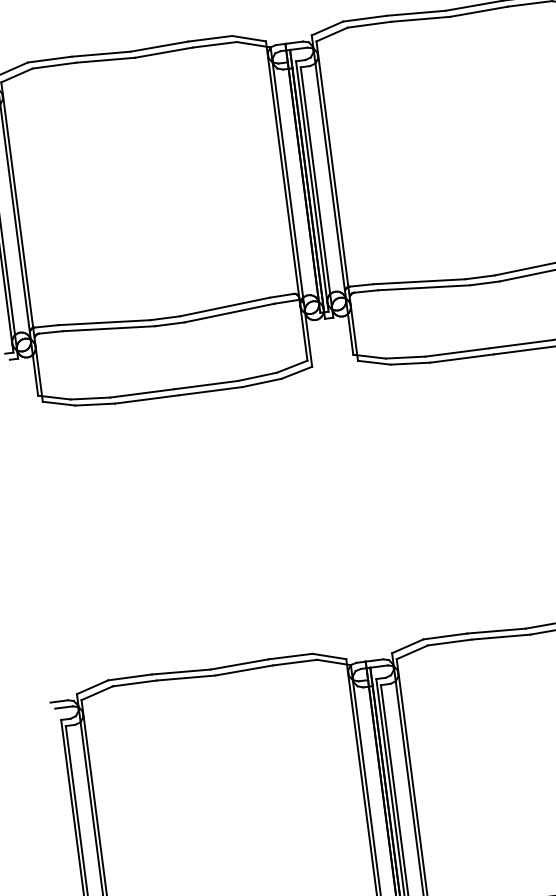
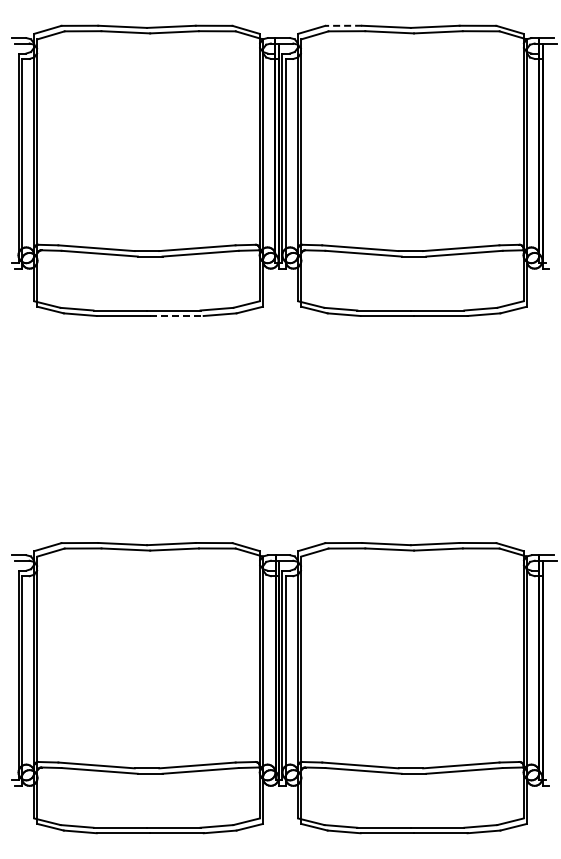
line: (364, 18) -> (343, 25), solid -> dashed
line: (210, 391) -> (176, 316), solid -> dashed

